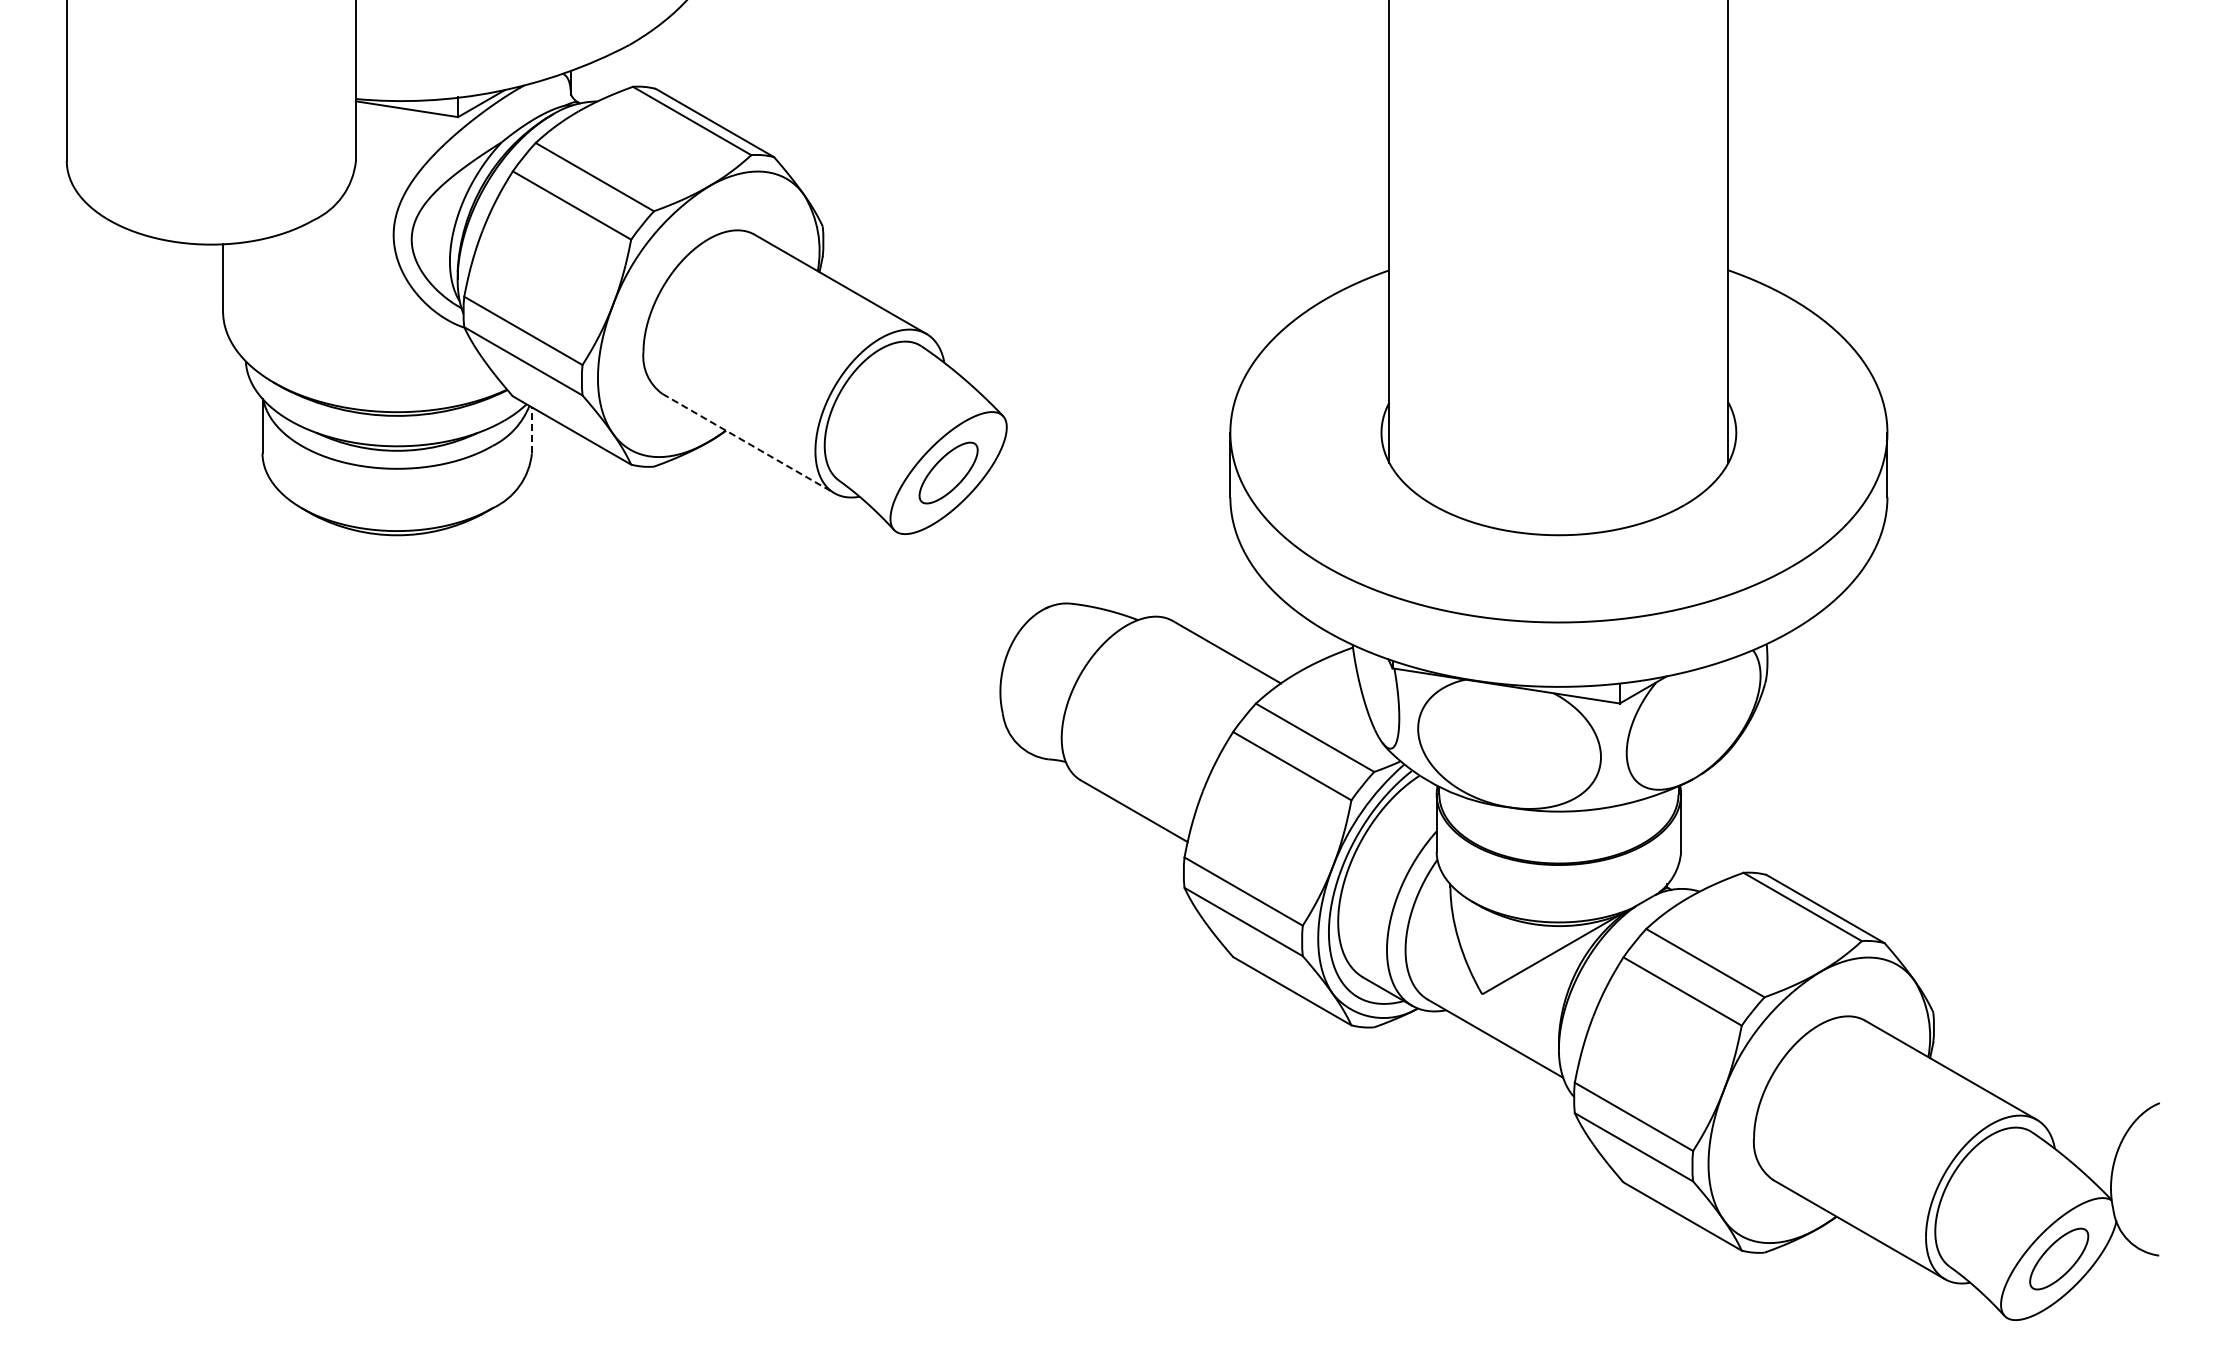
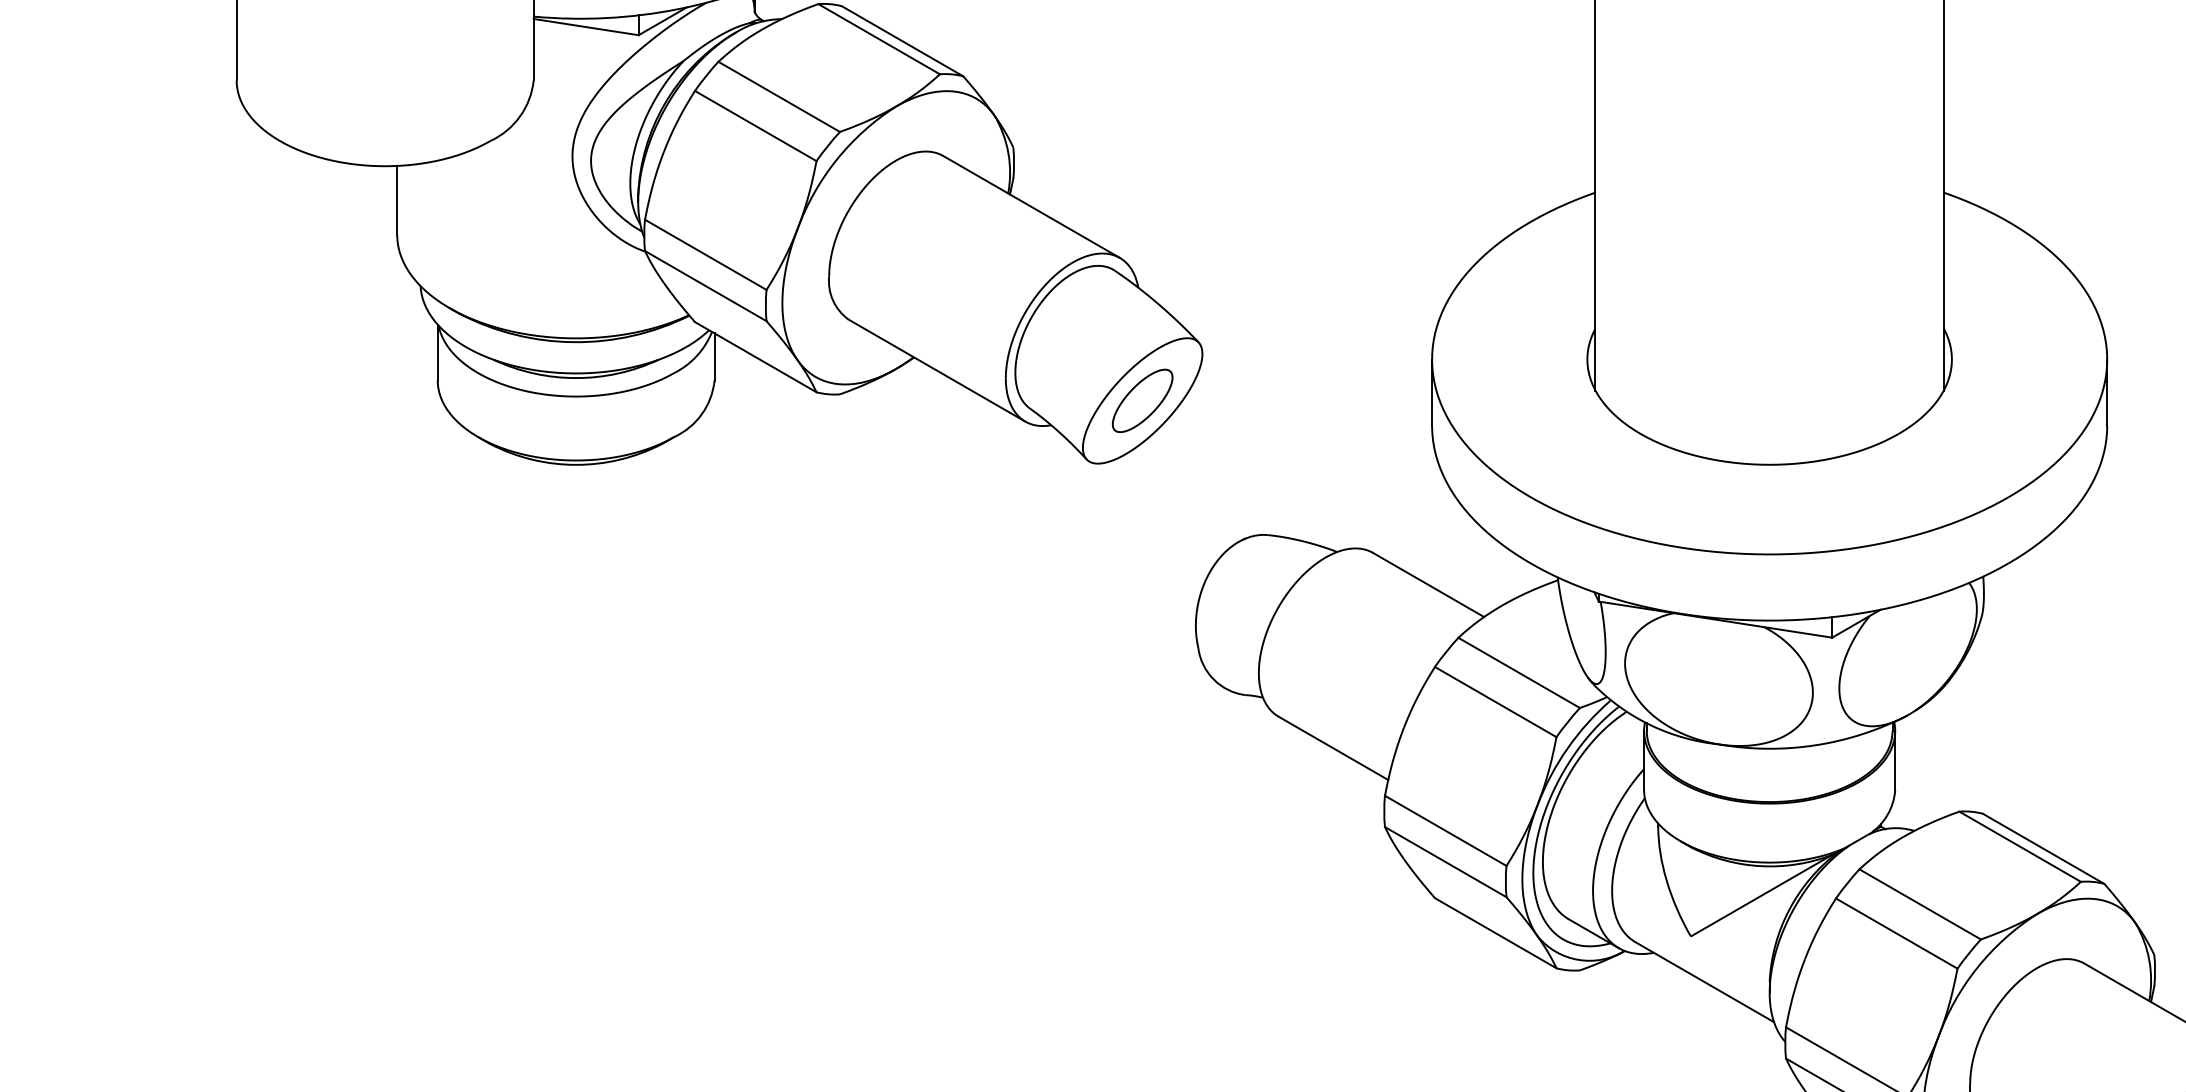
line: (531, 430) -> (714, 357), dashed -> solid
line: (748, 443) -> (937, 370), dashed -> solid

